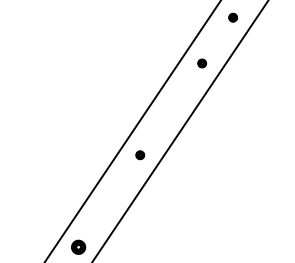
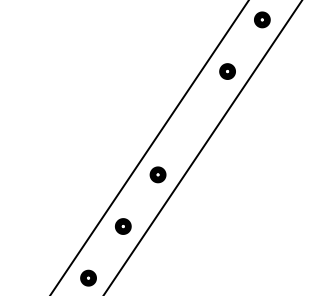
part: (232, 17) -> (261, 19), size x1.67
part: (201, 63) -> (226, 71), size x1.67
part: (139, 154) -> (157, 173), size x1.67
part: (109, 200) -> (123, 225), added

